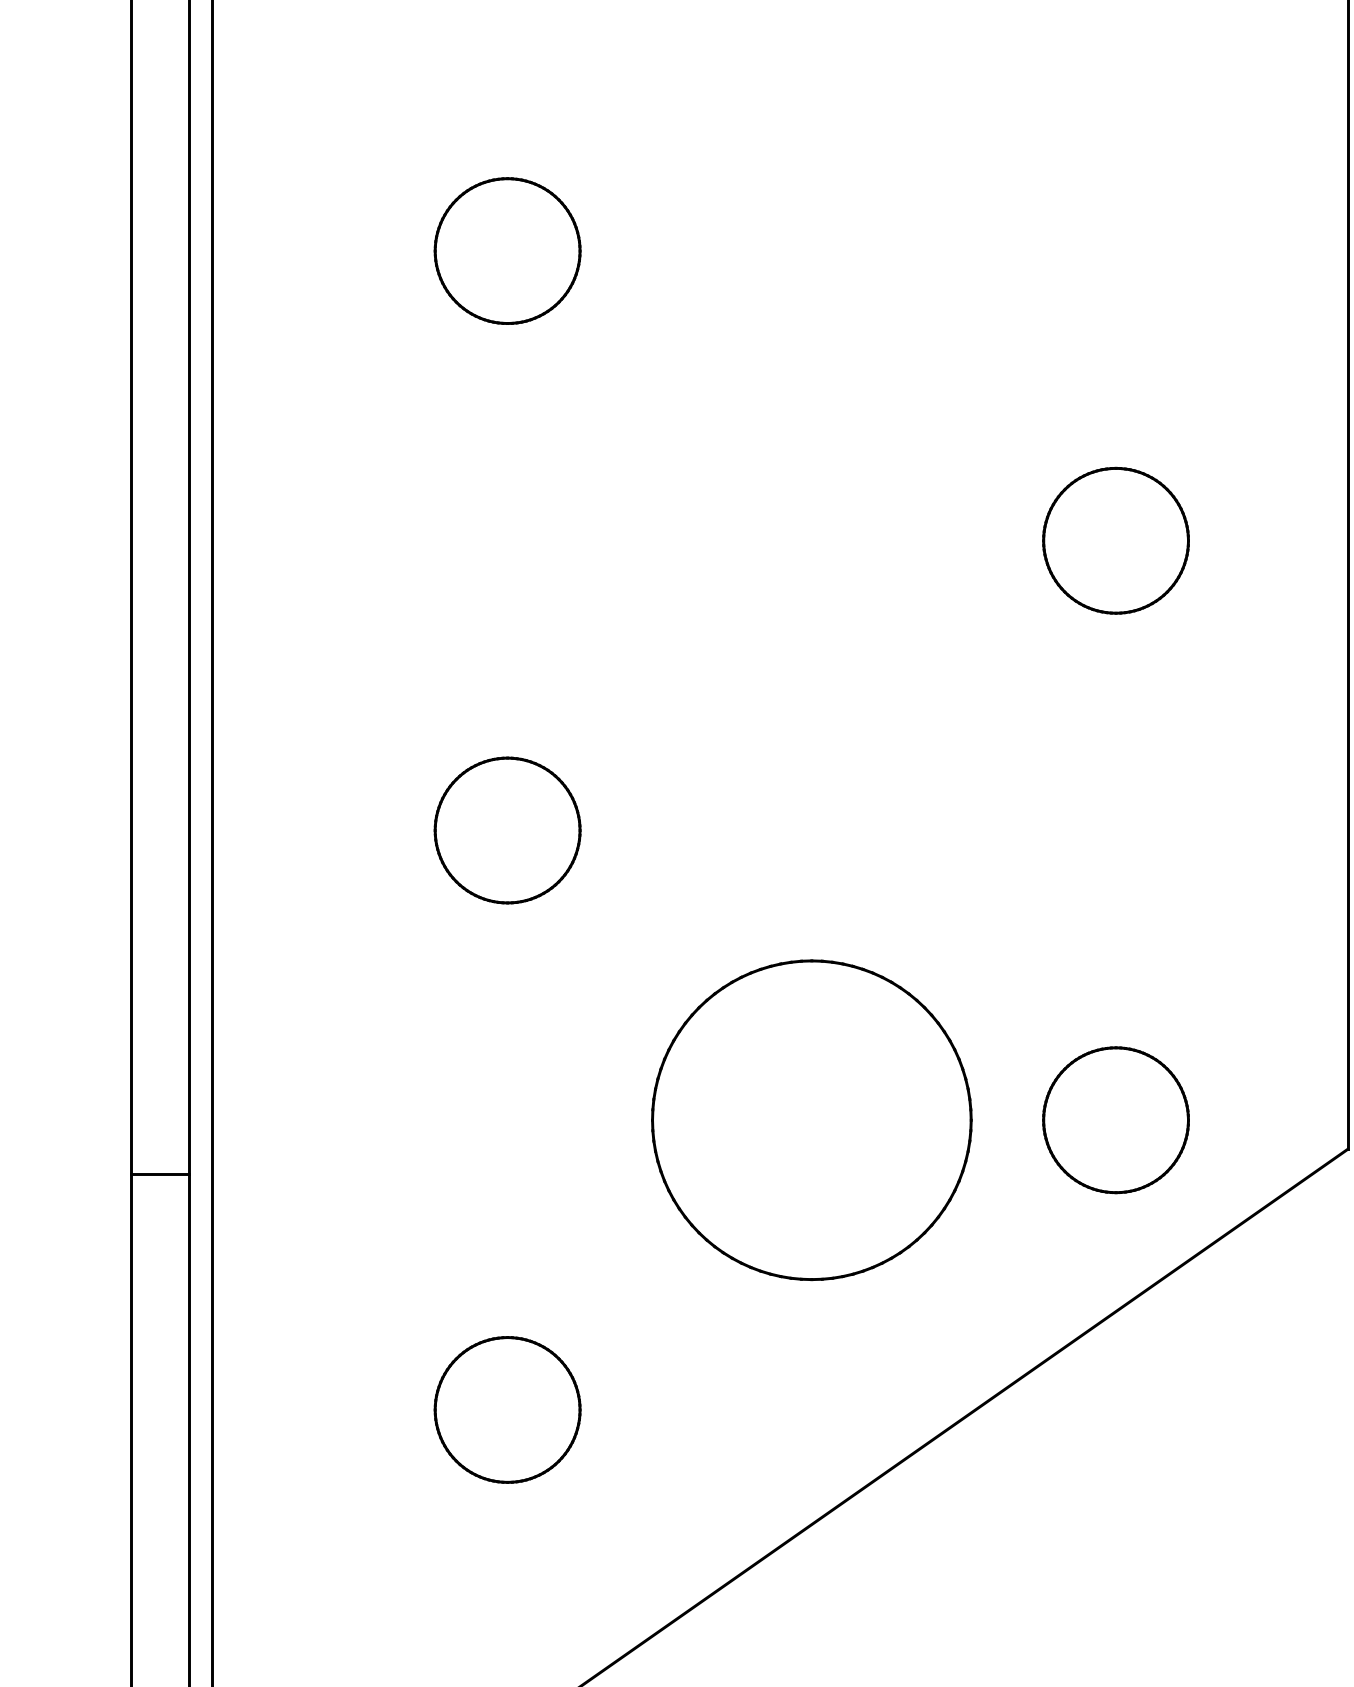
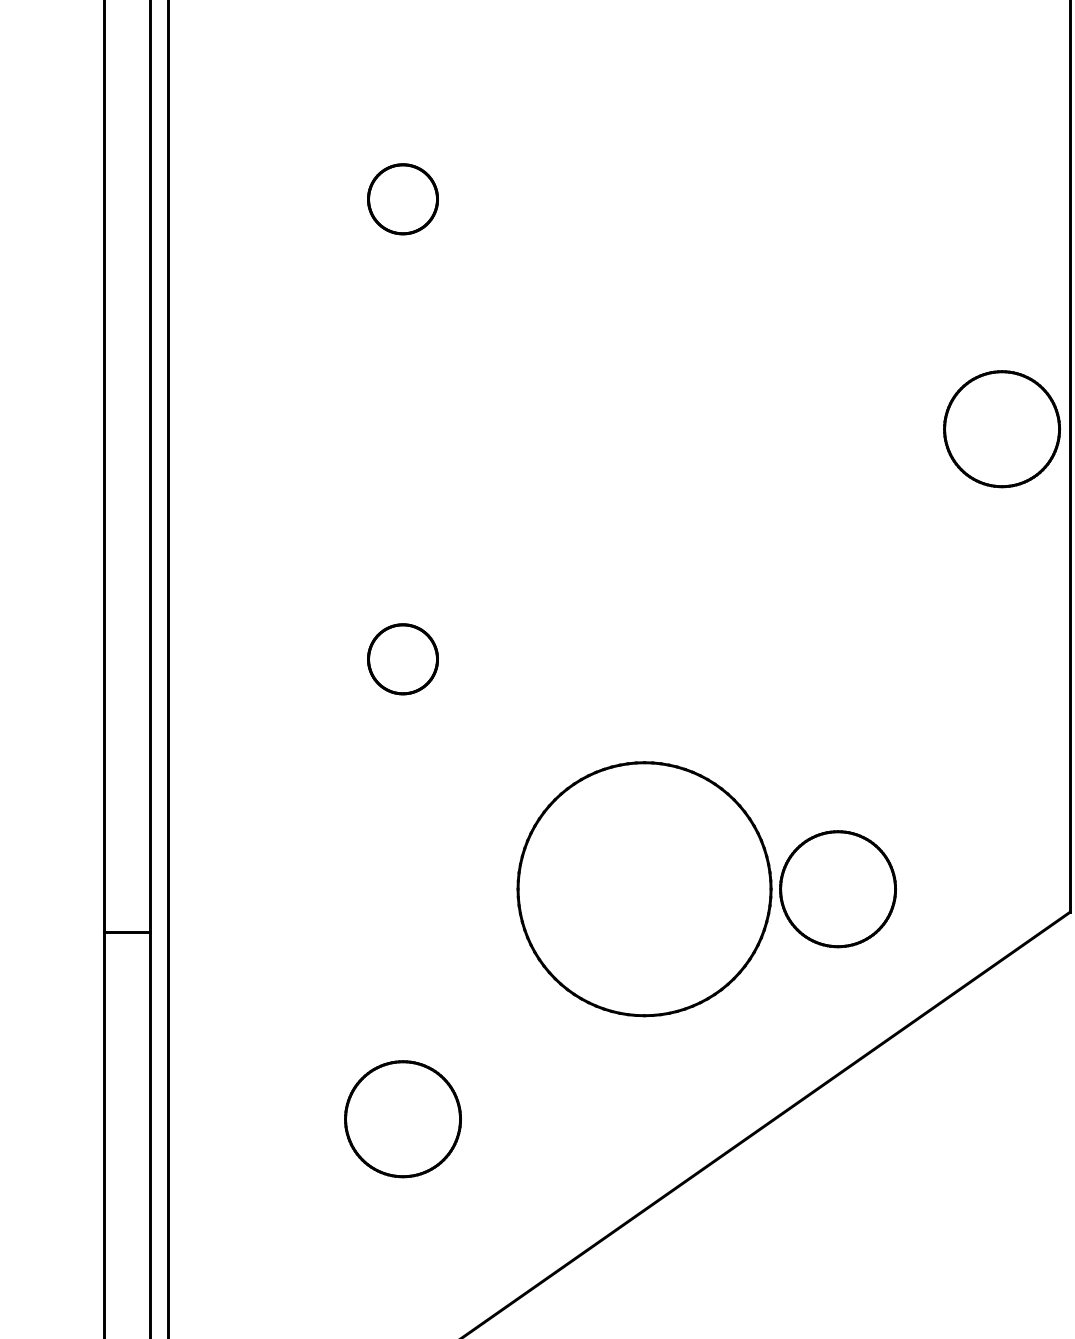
part: (506, 251) -> (402, 199), size x0.6
part: (1115, 541) -> (1001, 429), moved
part: (506, 830) -> (402, 659), size x0.6
part: (1115, 1120) -> (837, 889), moved

